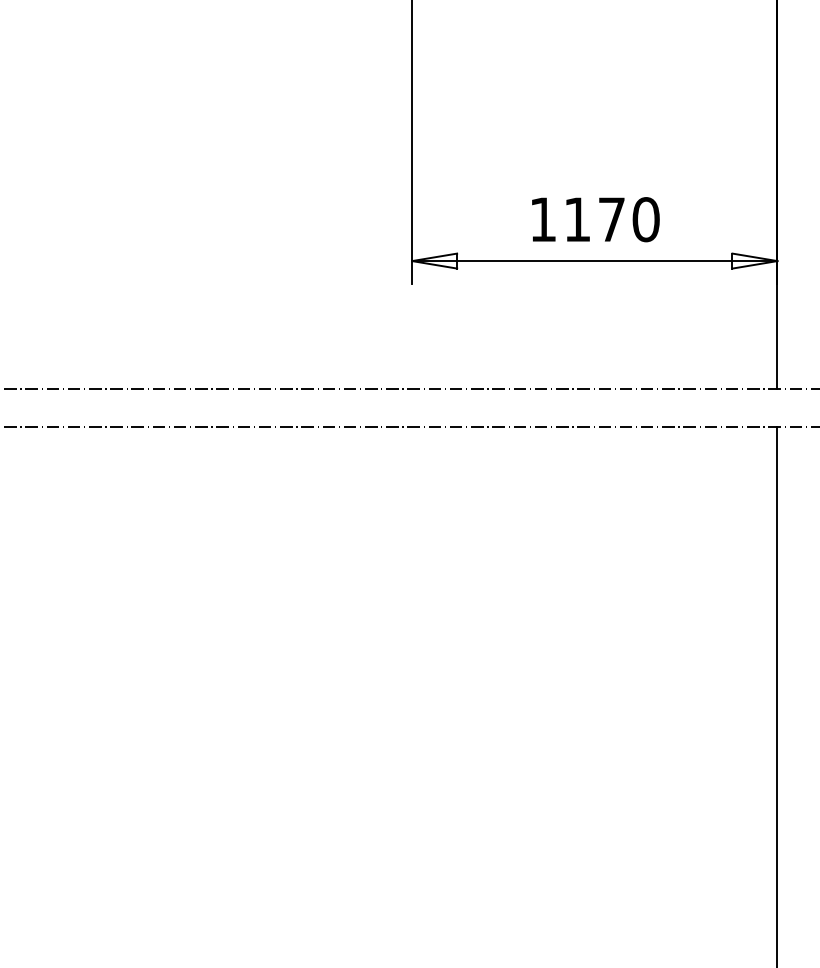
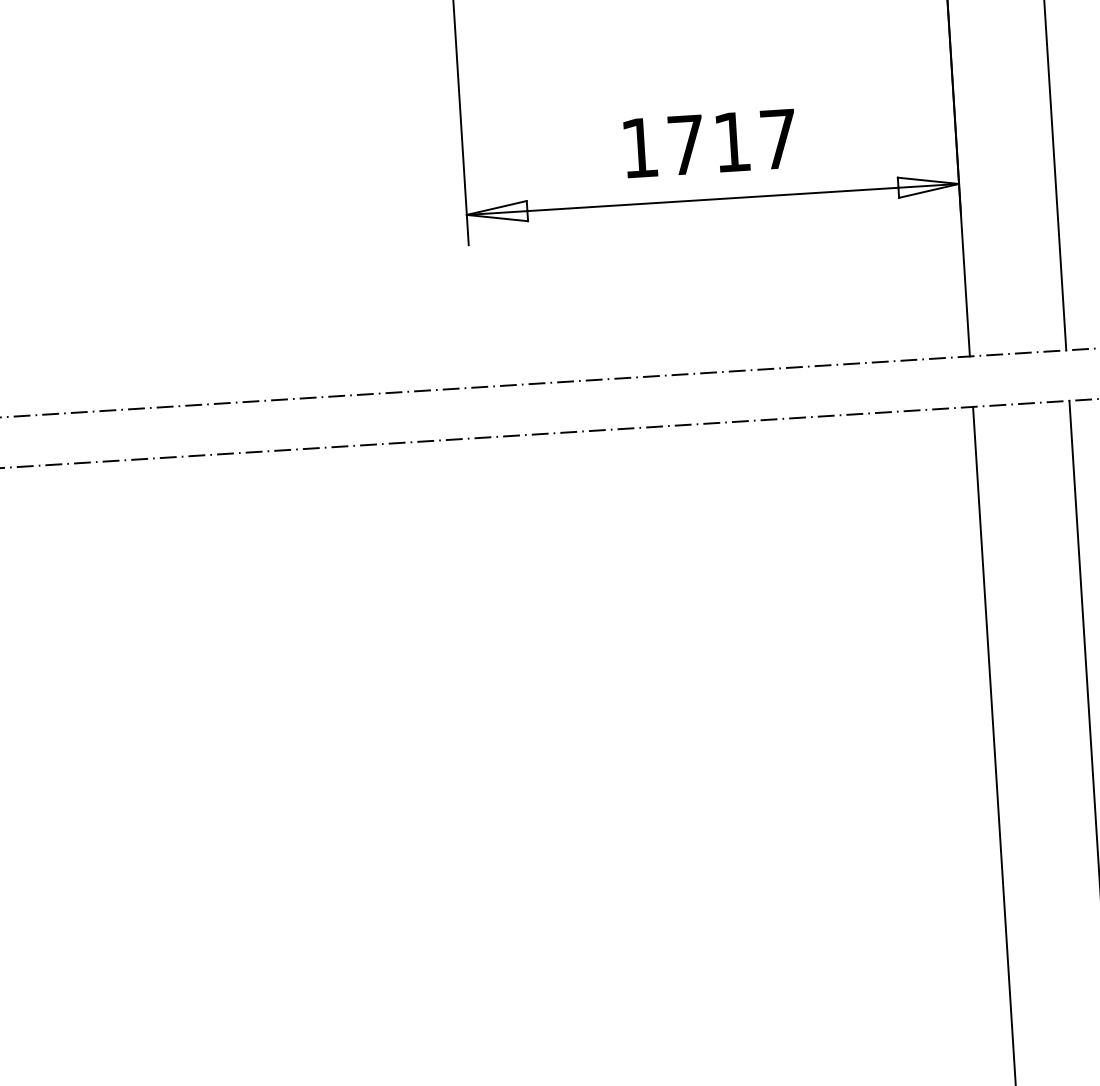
text: (612, 219) -> (733, 141), 1170 -> 1717

